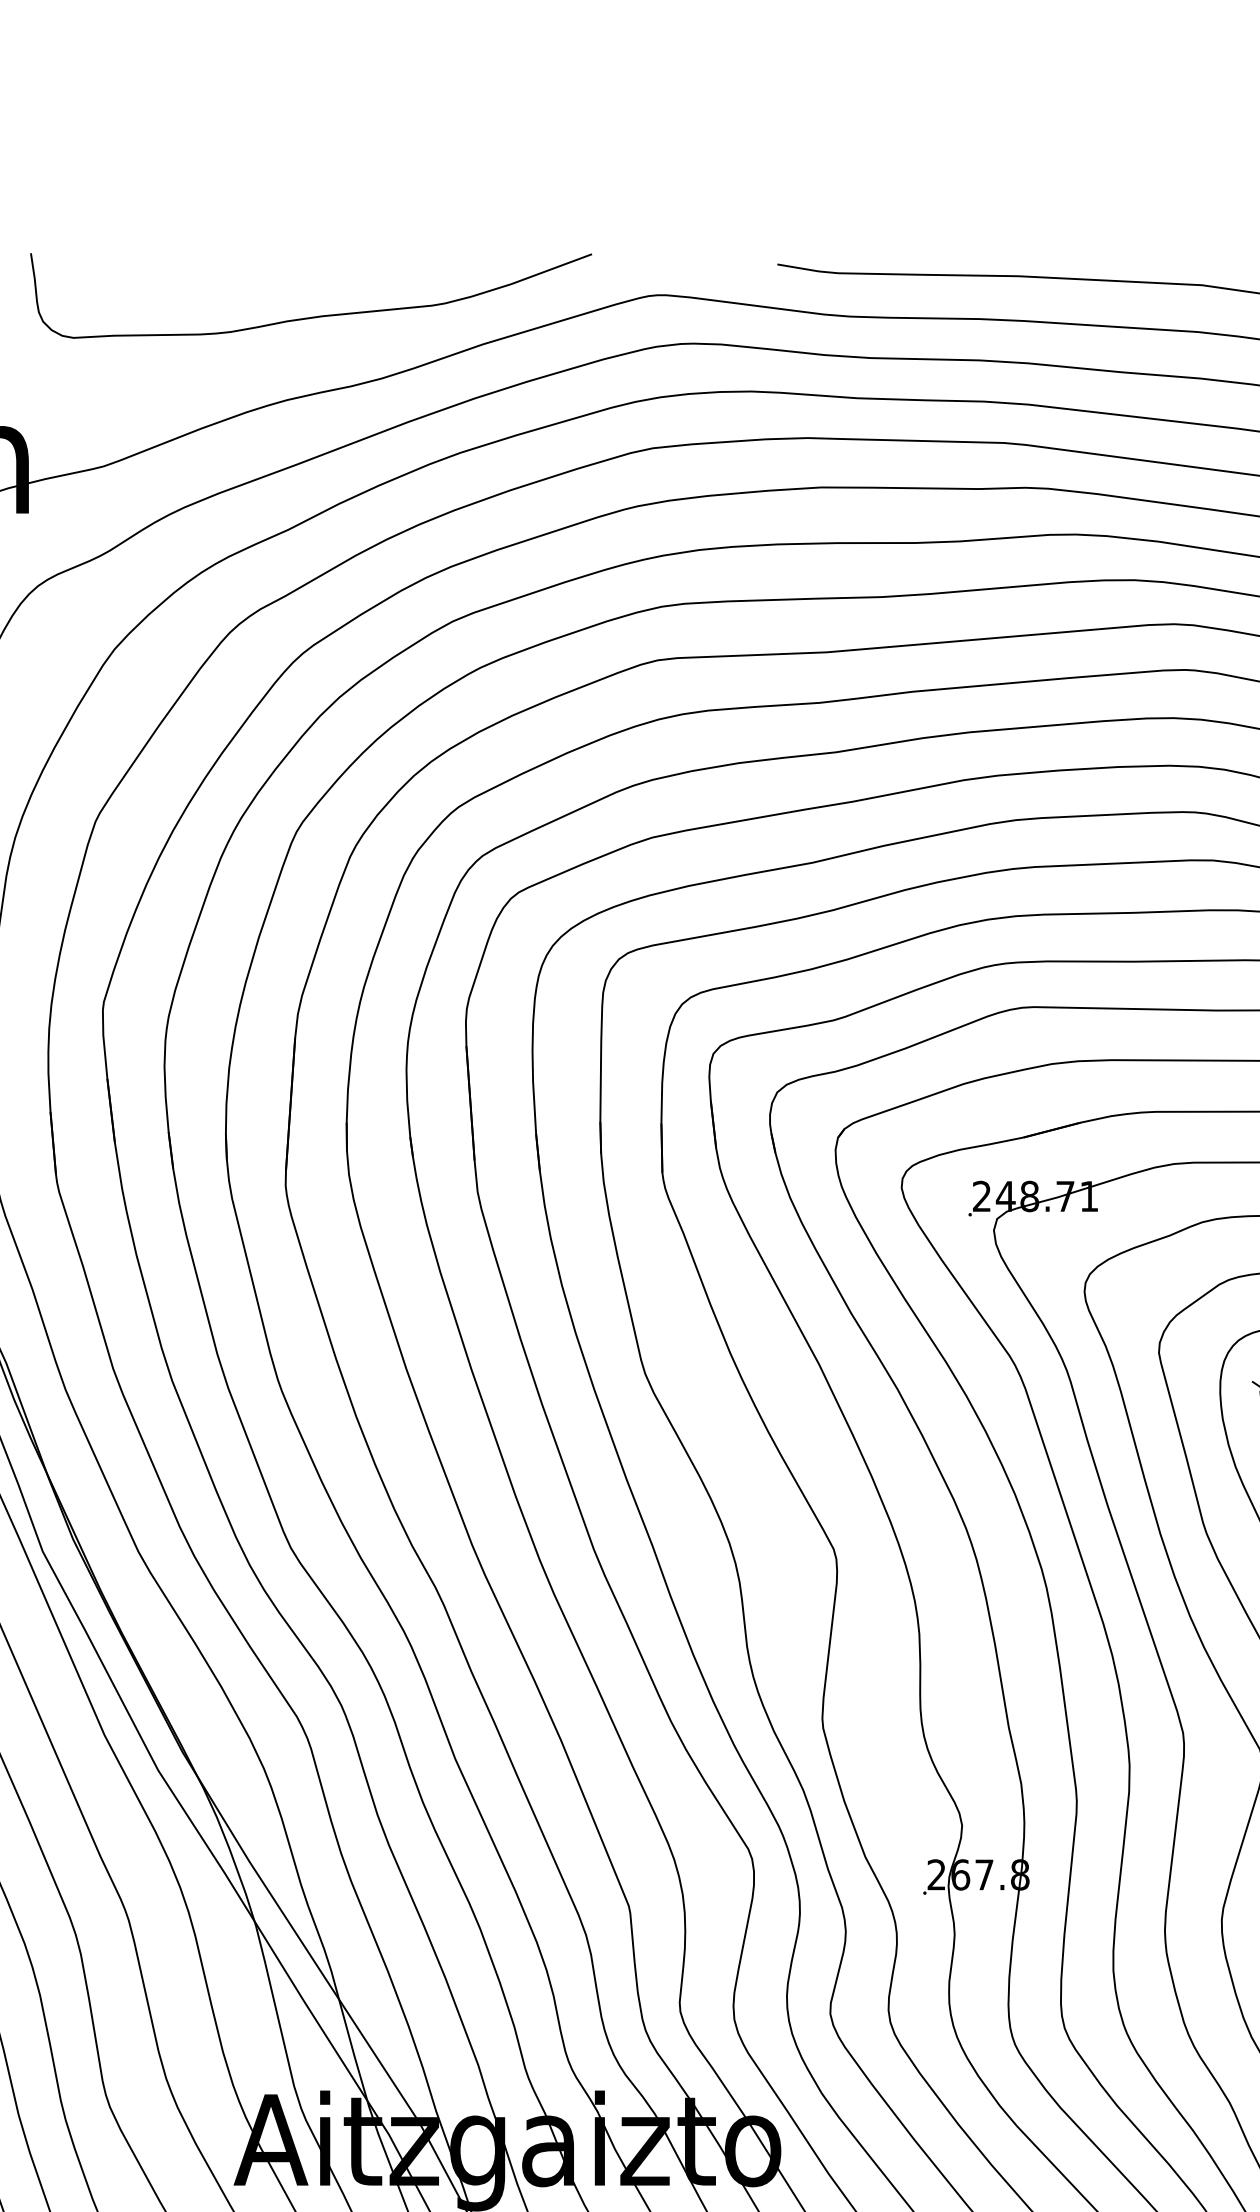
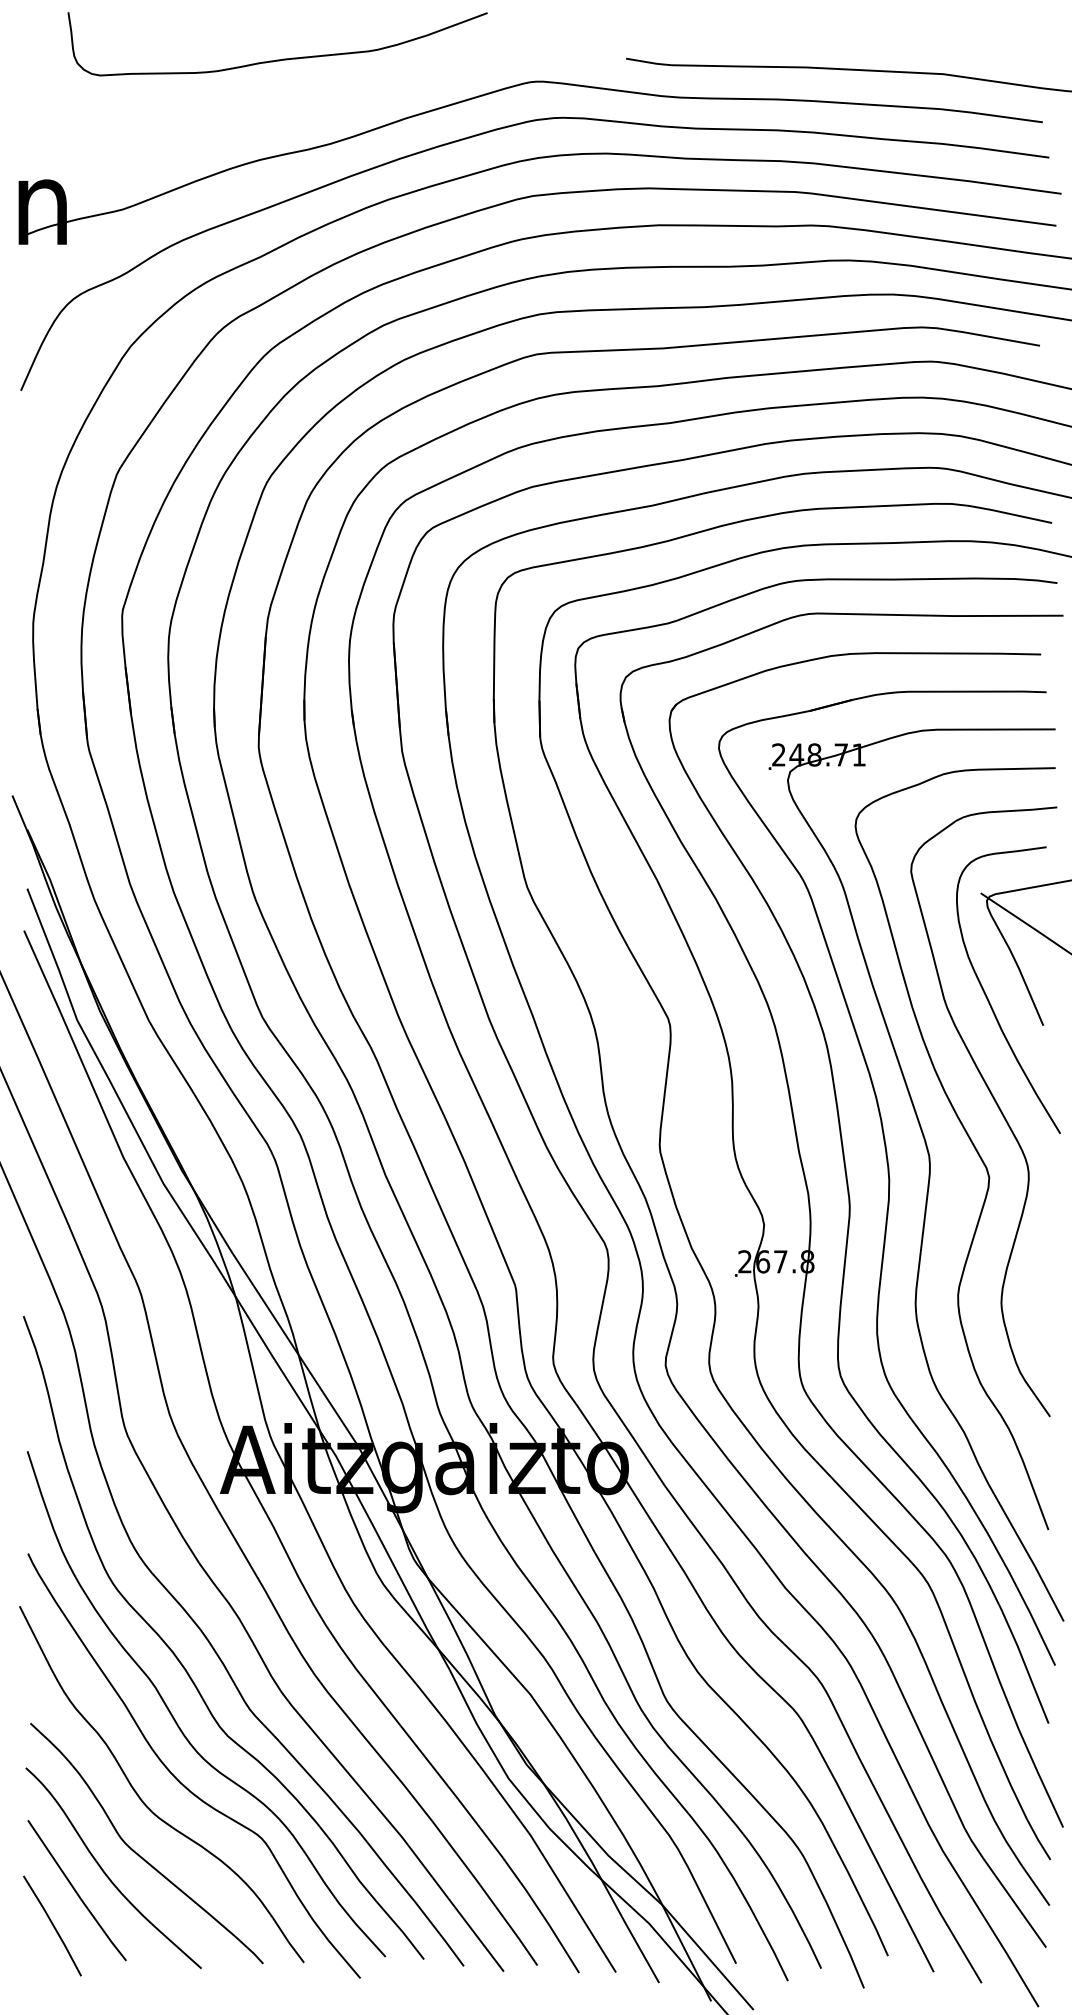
curve: (310, 316) -> (277, 59), moved

